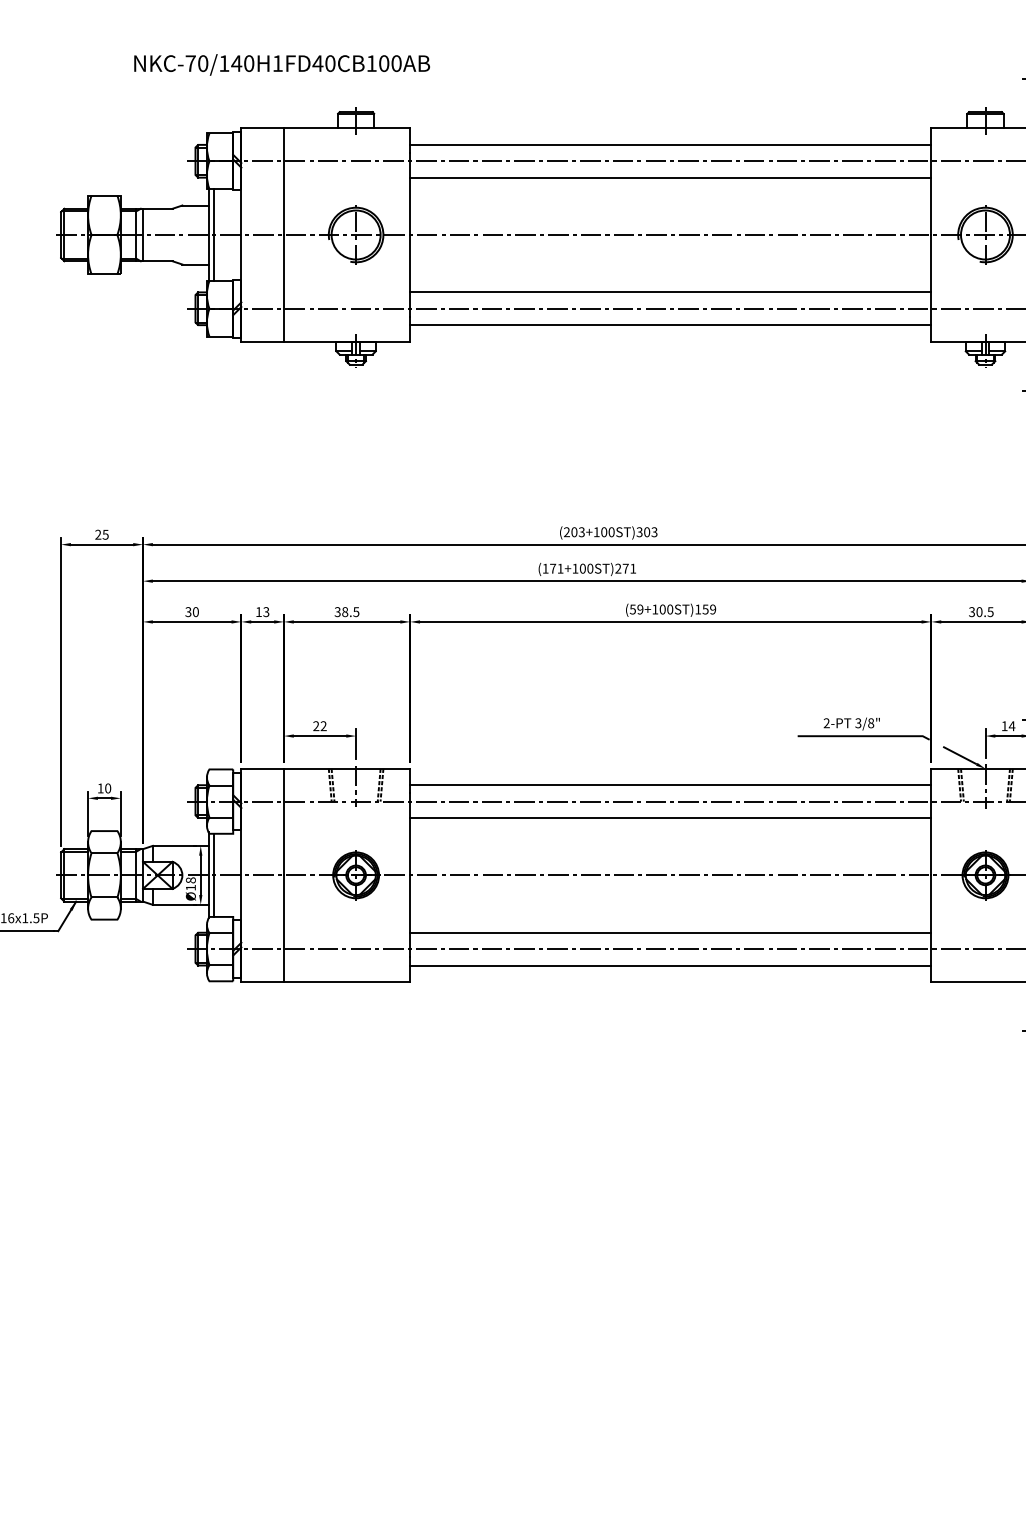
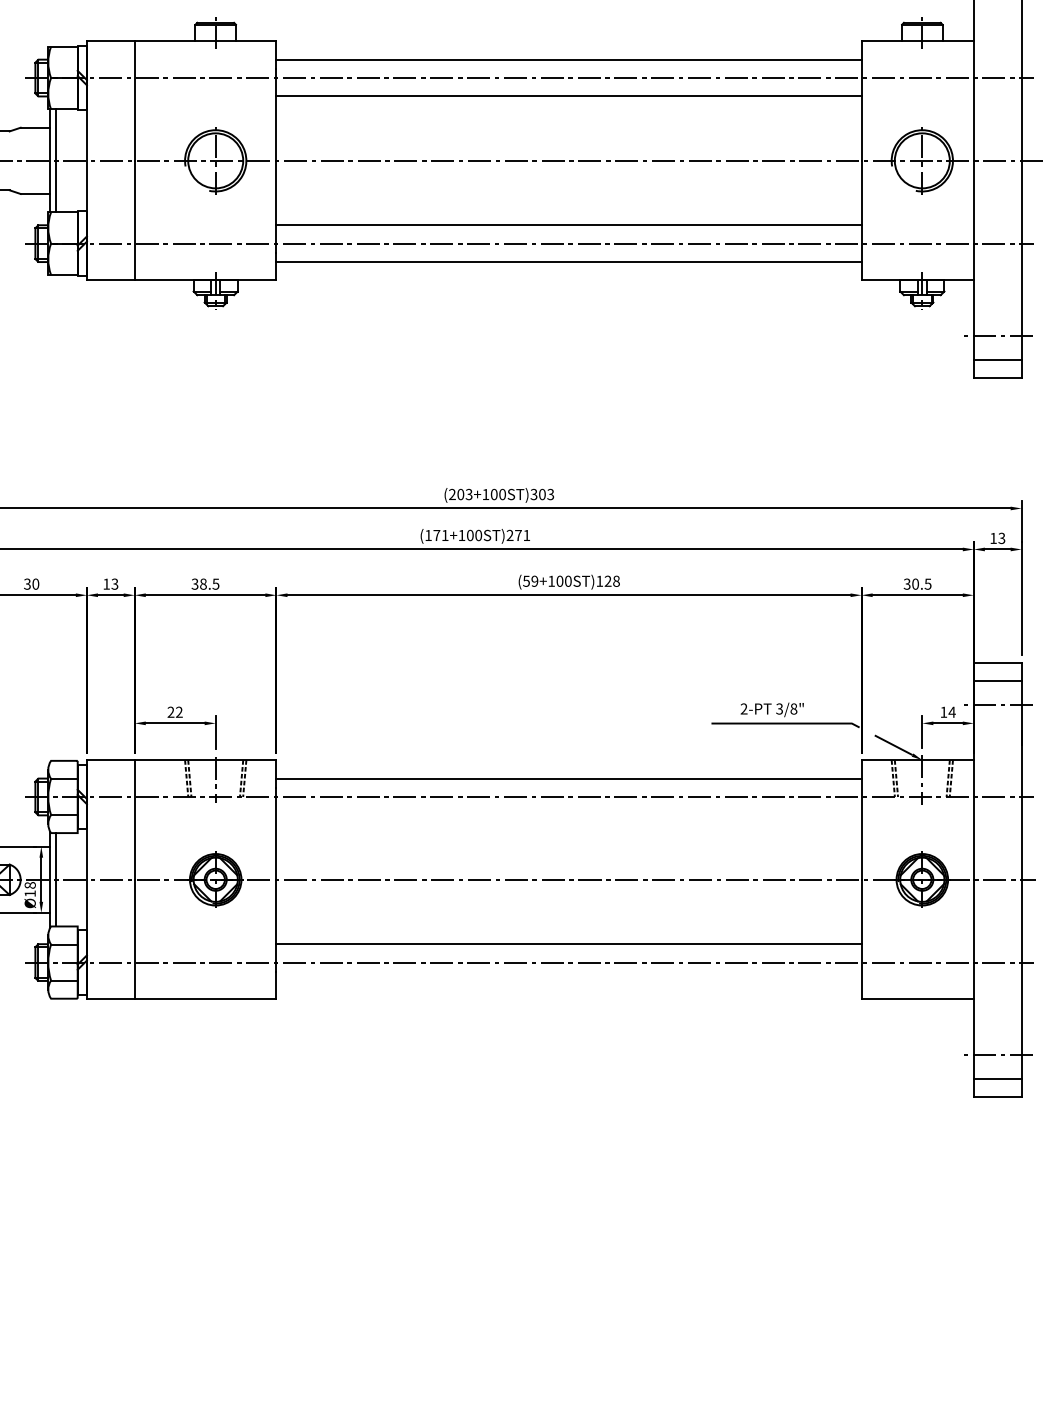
text: (709, 609) -> (612, 581), (59+100ST)159 -> (59+100ST)128
line: (670, 818) -> (568, 815), removed
line: (670, 965) -> (568, 980), removed

